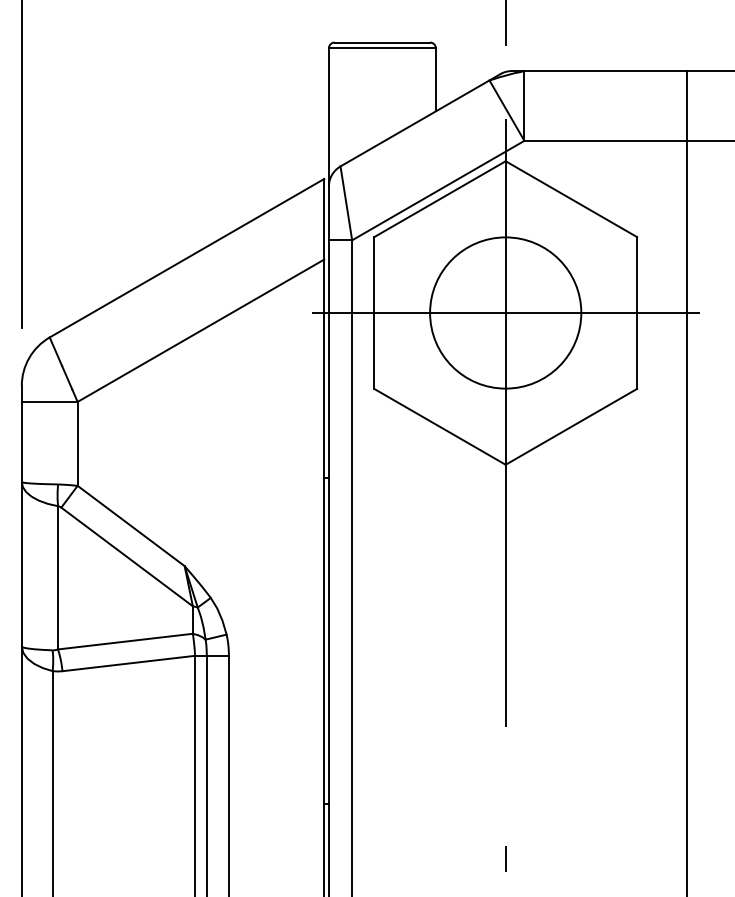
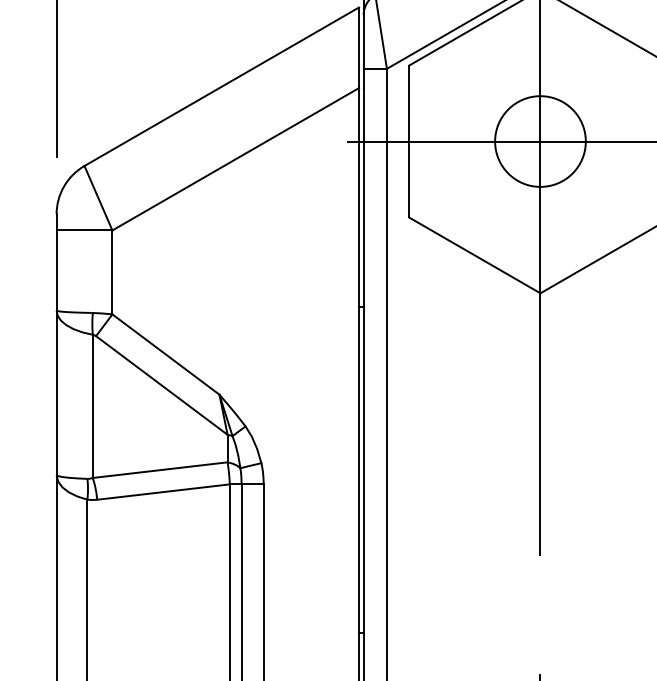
circle: (505, 312) -> (540, 141), size x0.6

